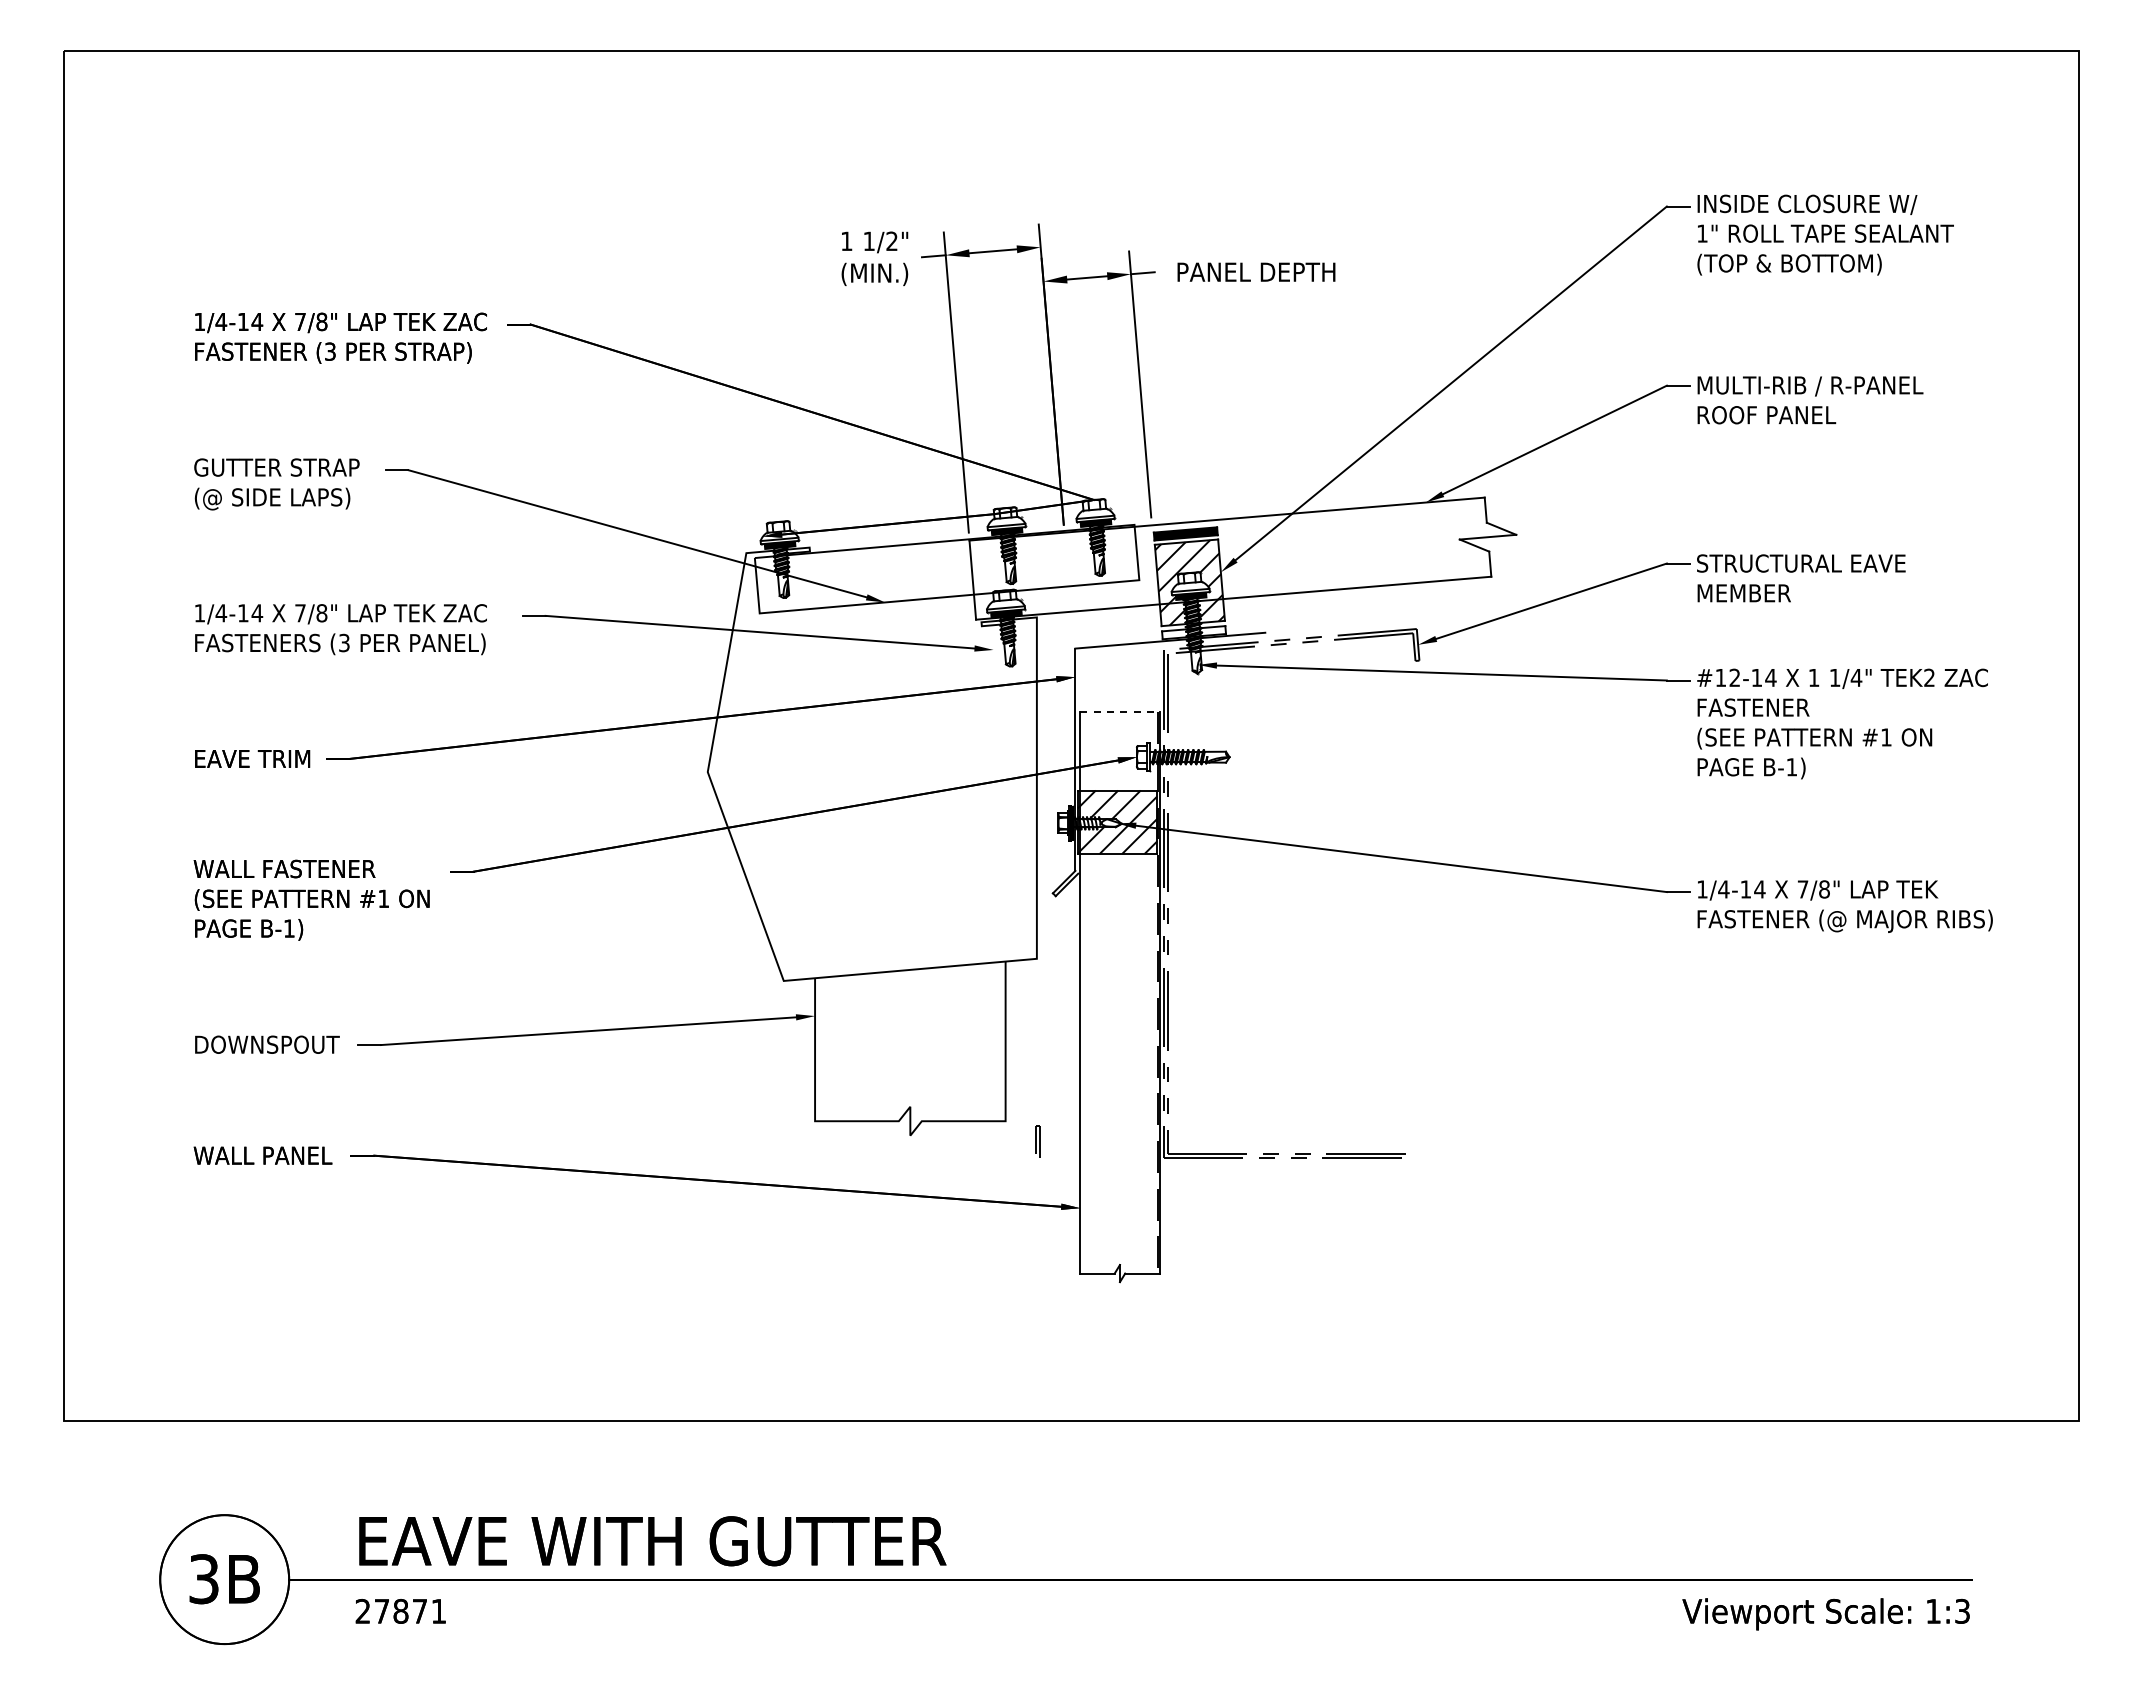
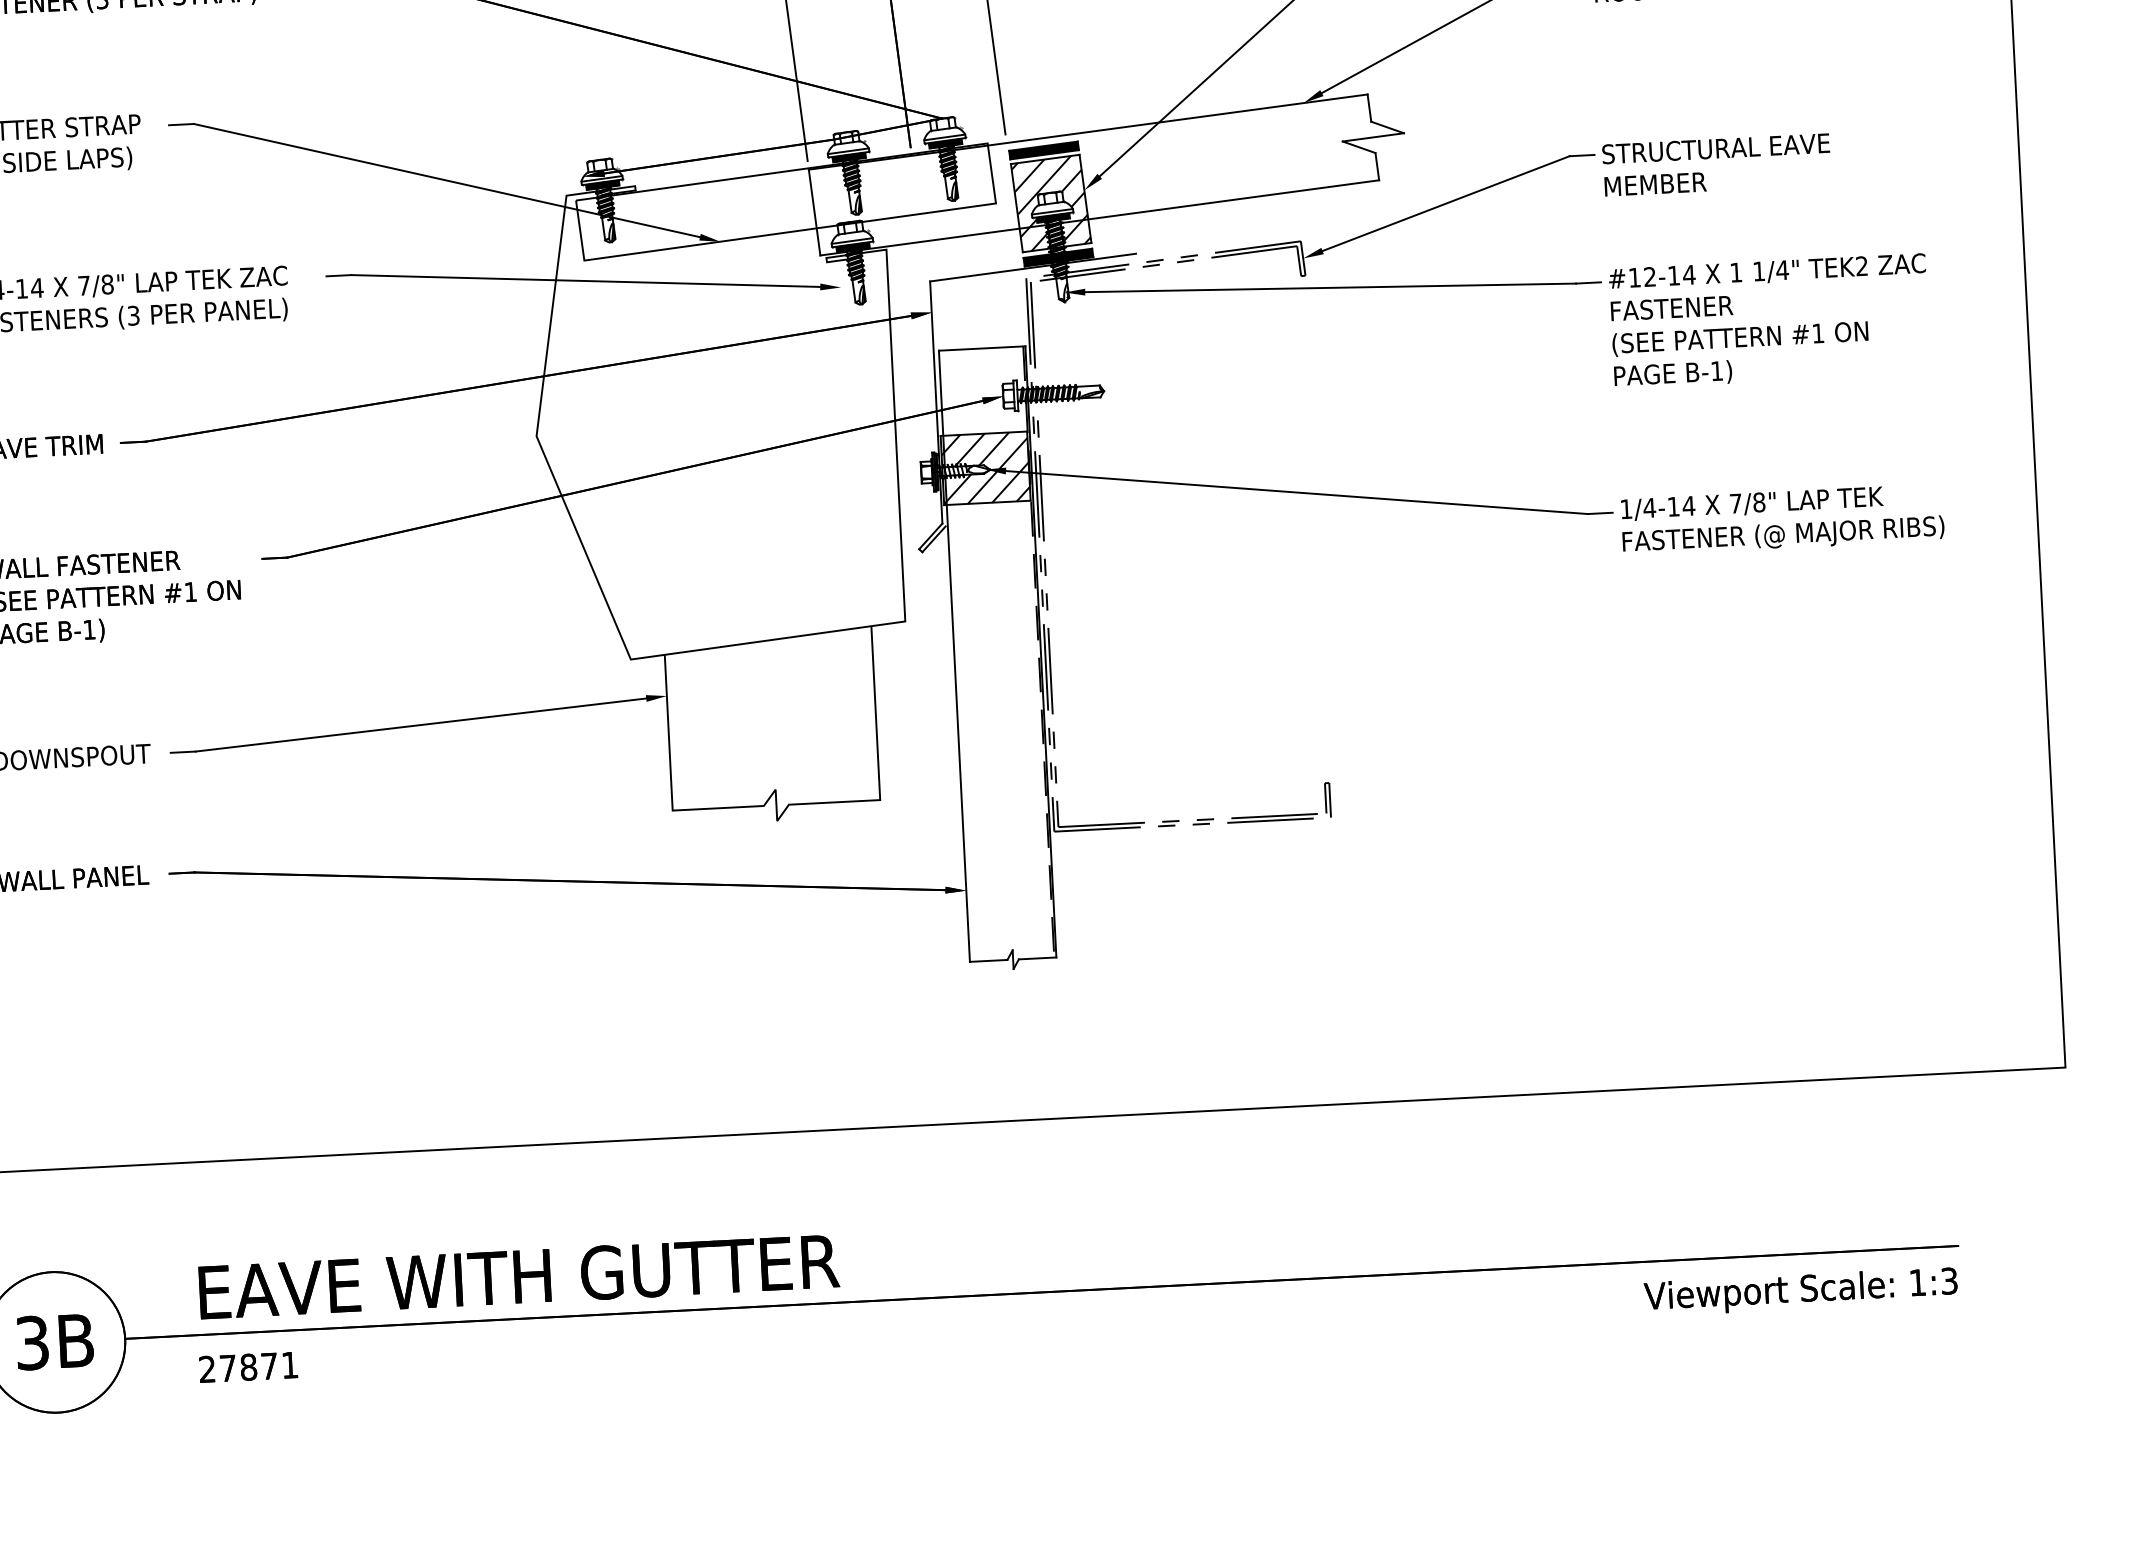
fill: (1194, 632) -> (1058, 257), added
line: (1119, 712) -> (981, 348), dashed -> solid
part: (1037, 1141) -> (1327, 799), moved

